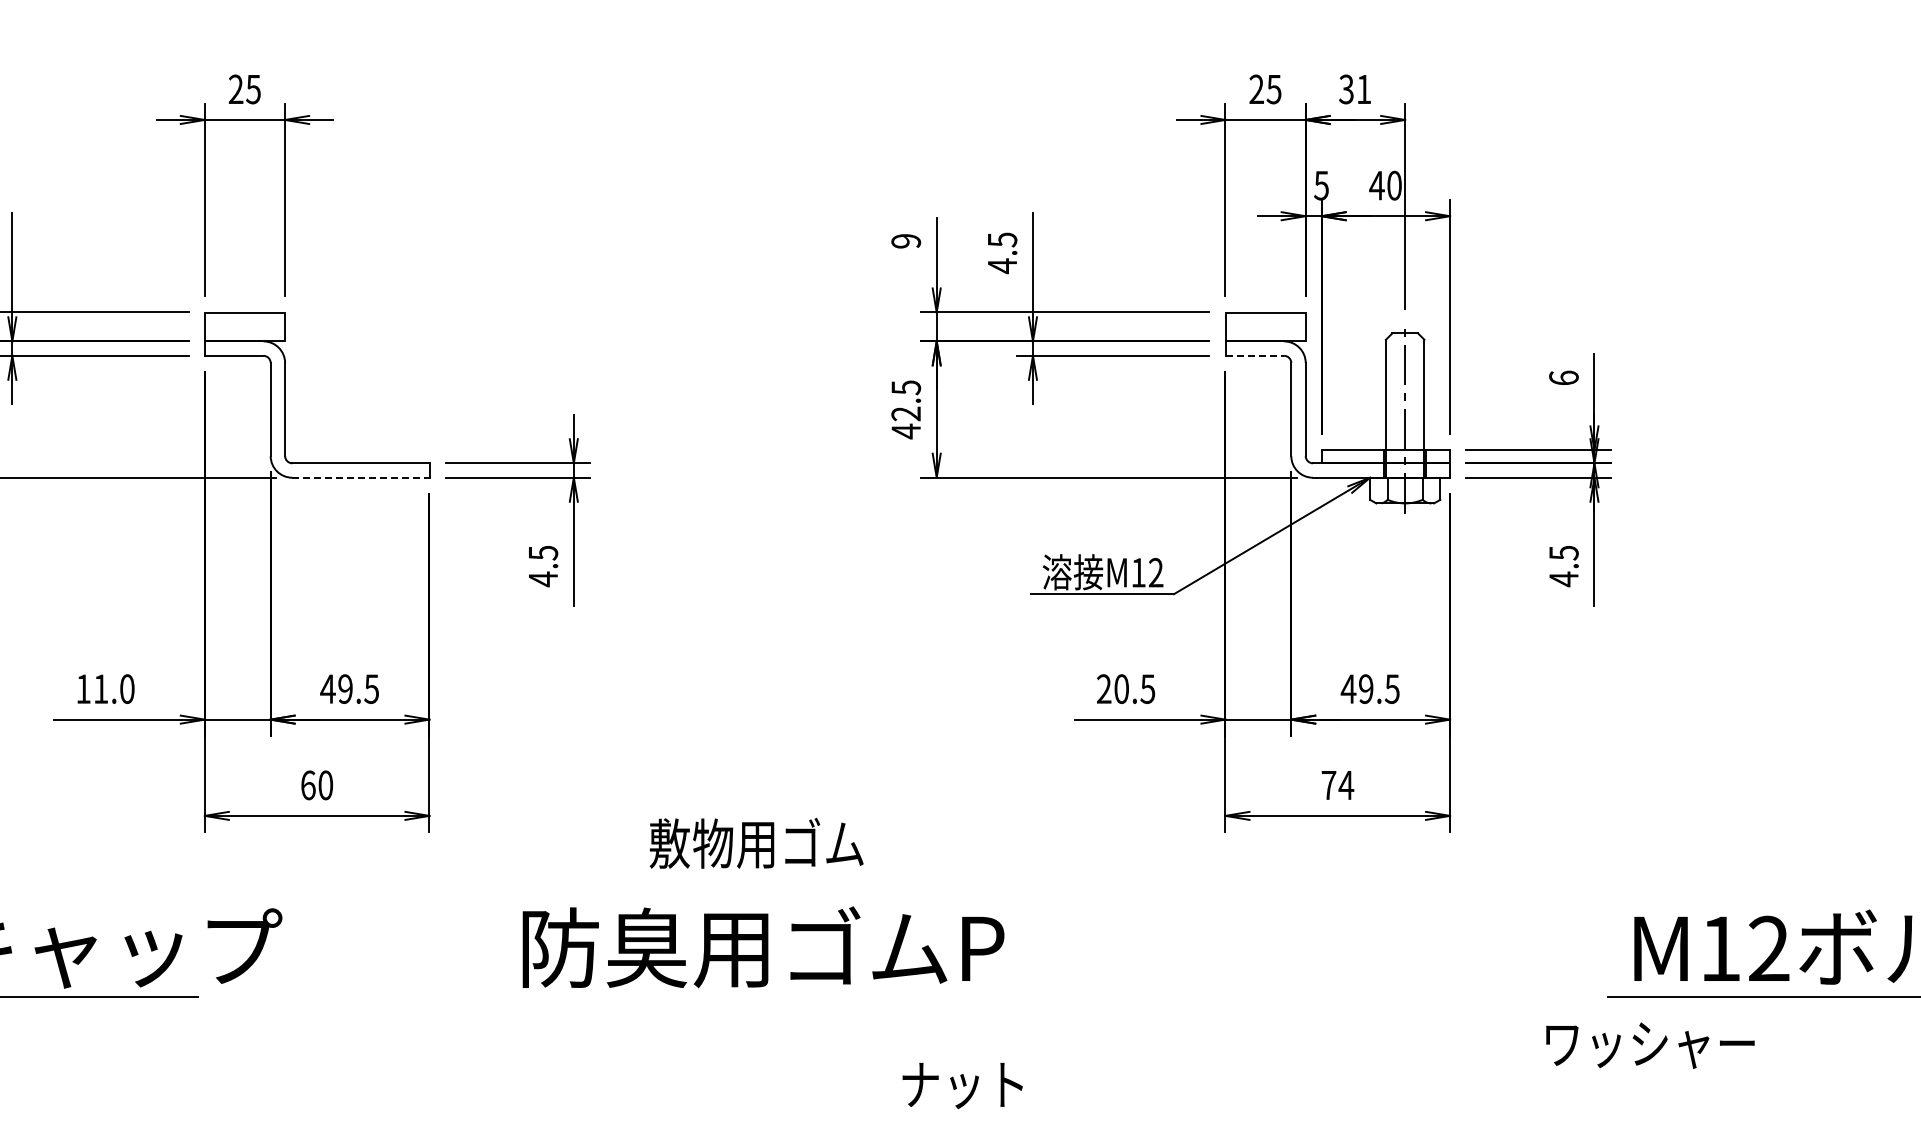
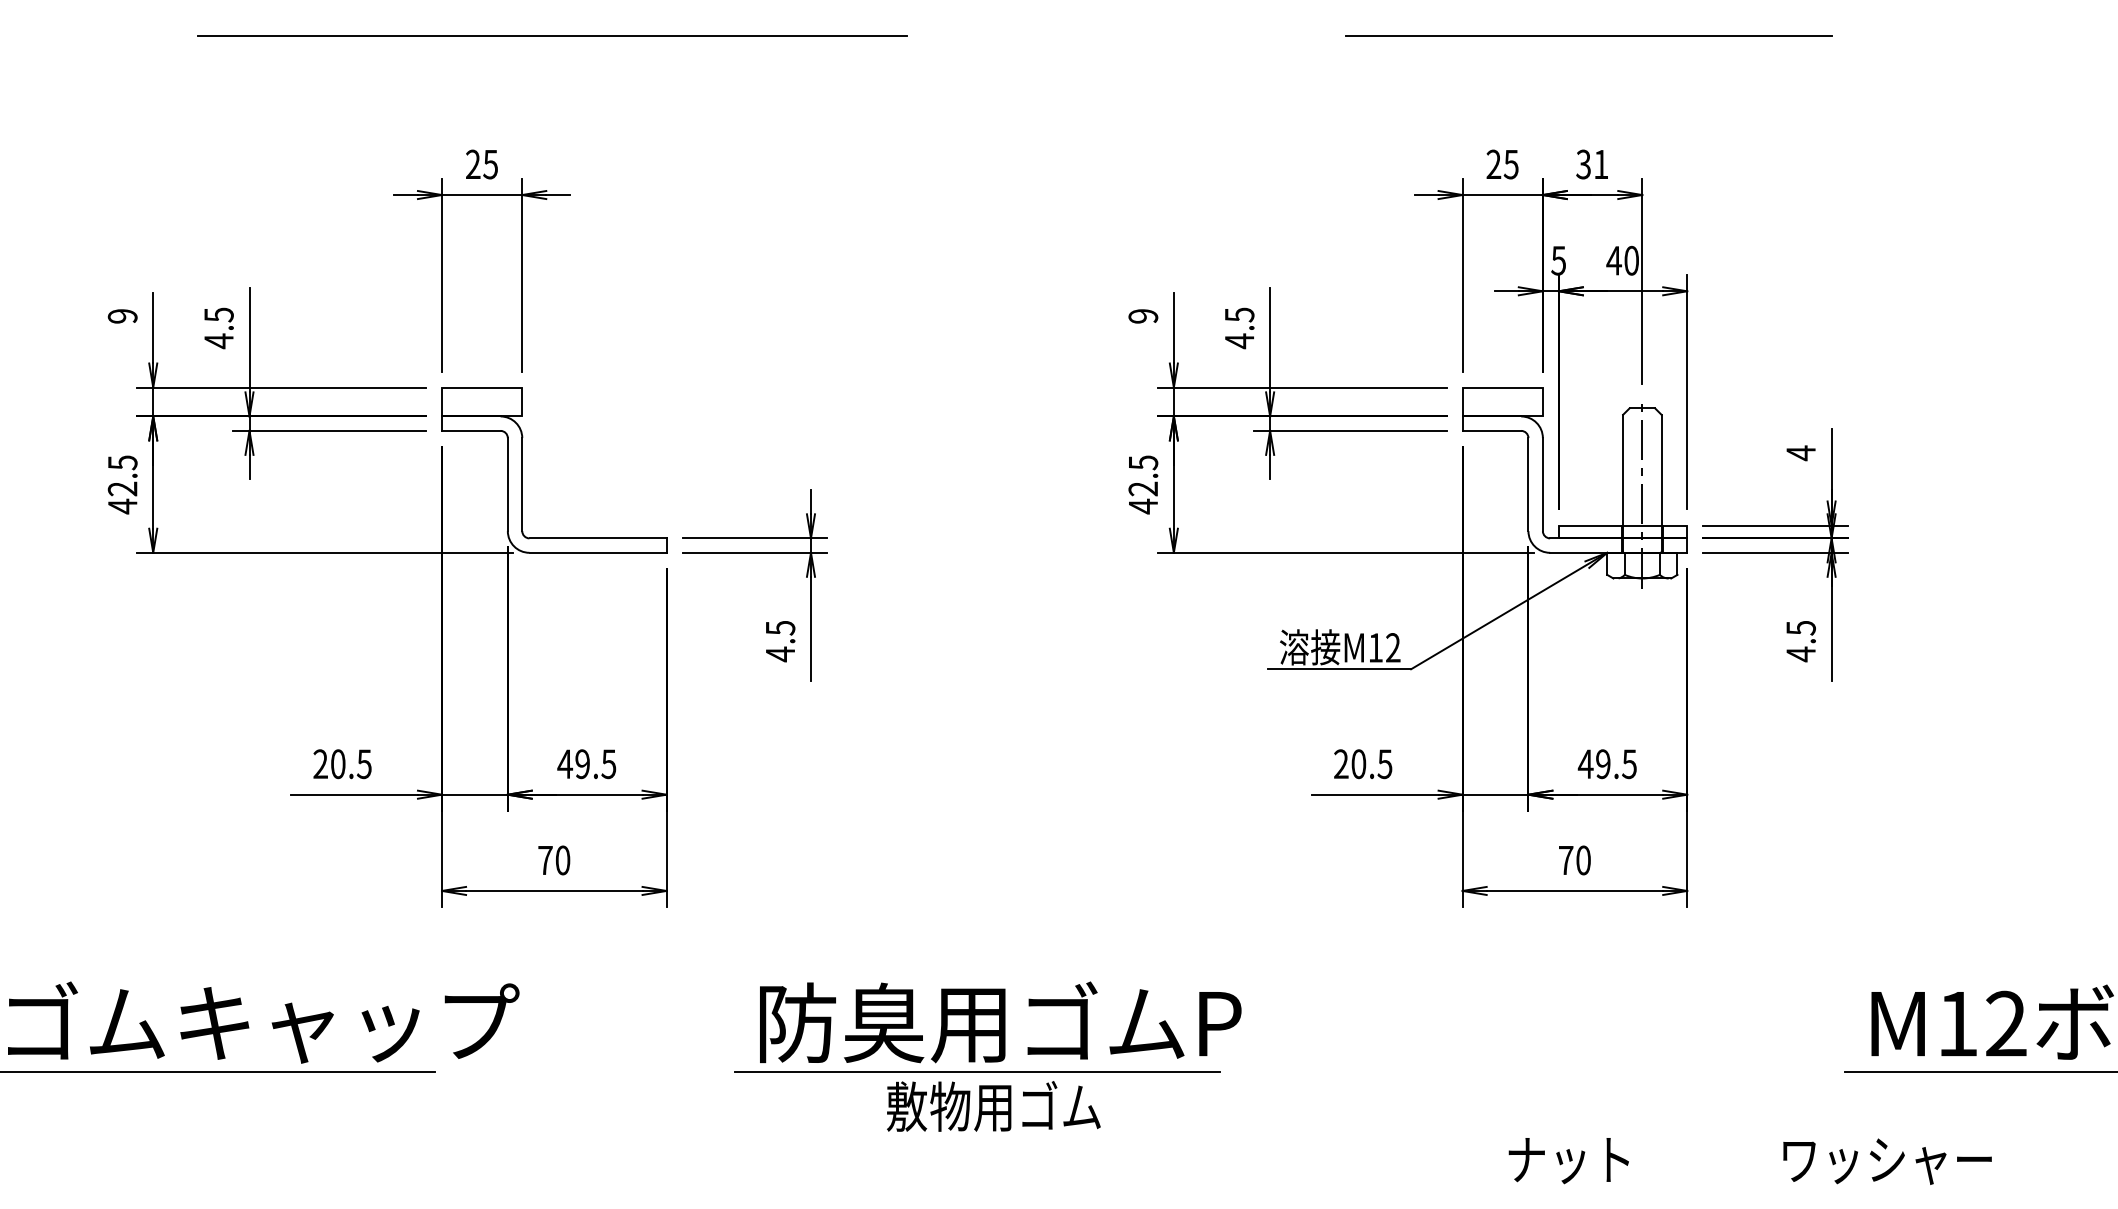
line: (1255, 355) -> (1492, 430), dashed -> solid
text: (1563, 378) -> (1800, 453), 6 -> 4
line: (361, 477) -> (598, 552), dashed -> solid
text: (105, 689) -> (342, 764), 11.0 -> 20.5
text: (308, 785) -> (545, 860), 60 -> 70
text: (1346, 785) -> (1583, 860), 74 -> 70
text: (756, 843) -> (993, 1106), moved
line: (740, 996) -> (977, 1071), added
text: (1650, 1045) -> (1887, 1161), moved
text: (962, 1086) -> (1568, 1161), moved

